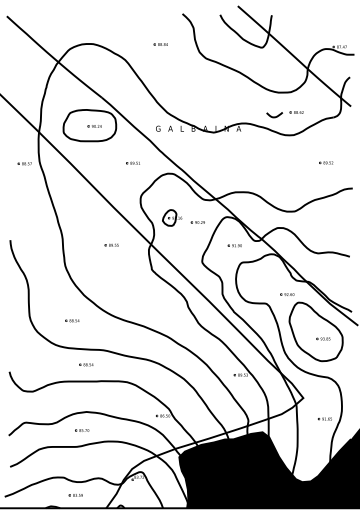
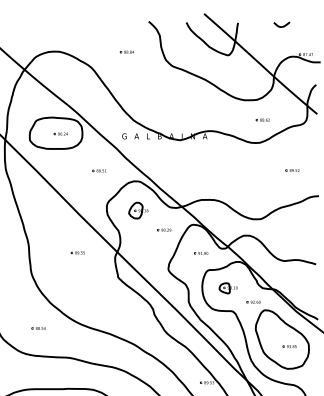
curve: (274, 116) -> (281, 26), moved
part: (172, 217) -> (138, 210), moved
part: (261, 280) -> (227, 288), added
part: (86, 364) -> (52, 372), removed

